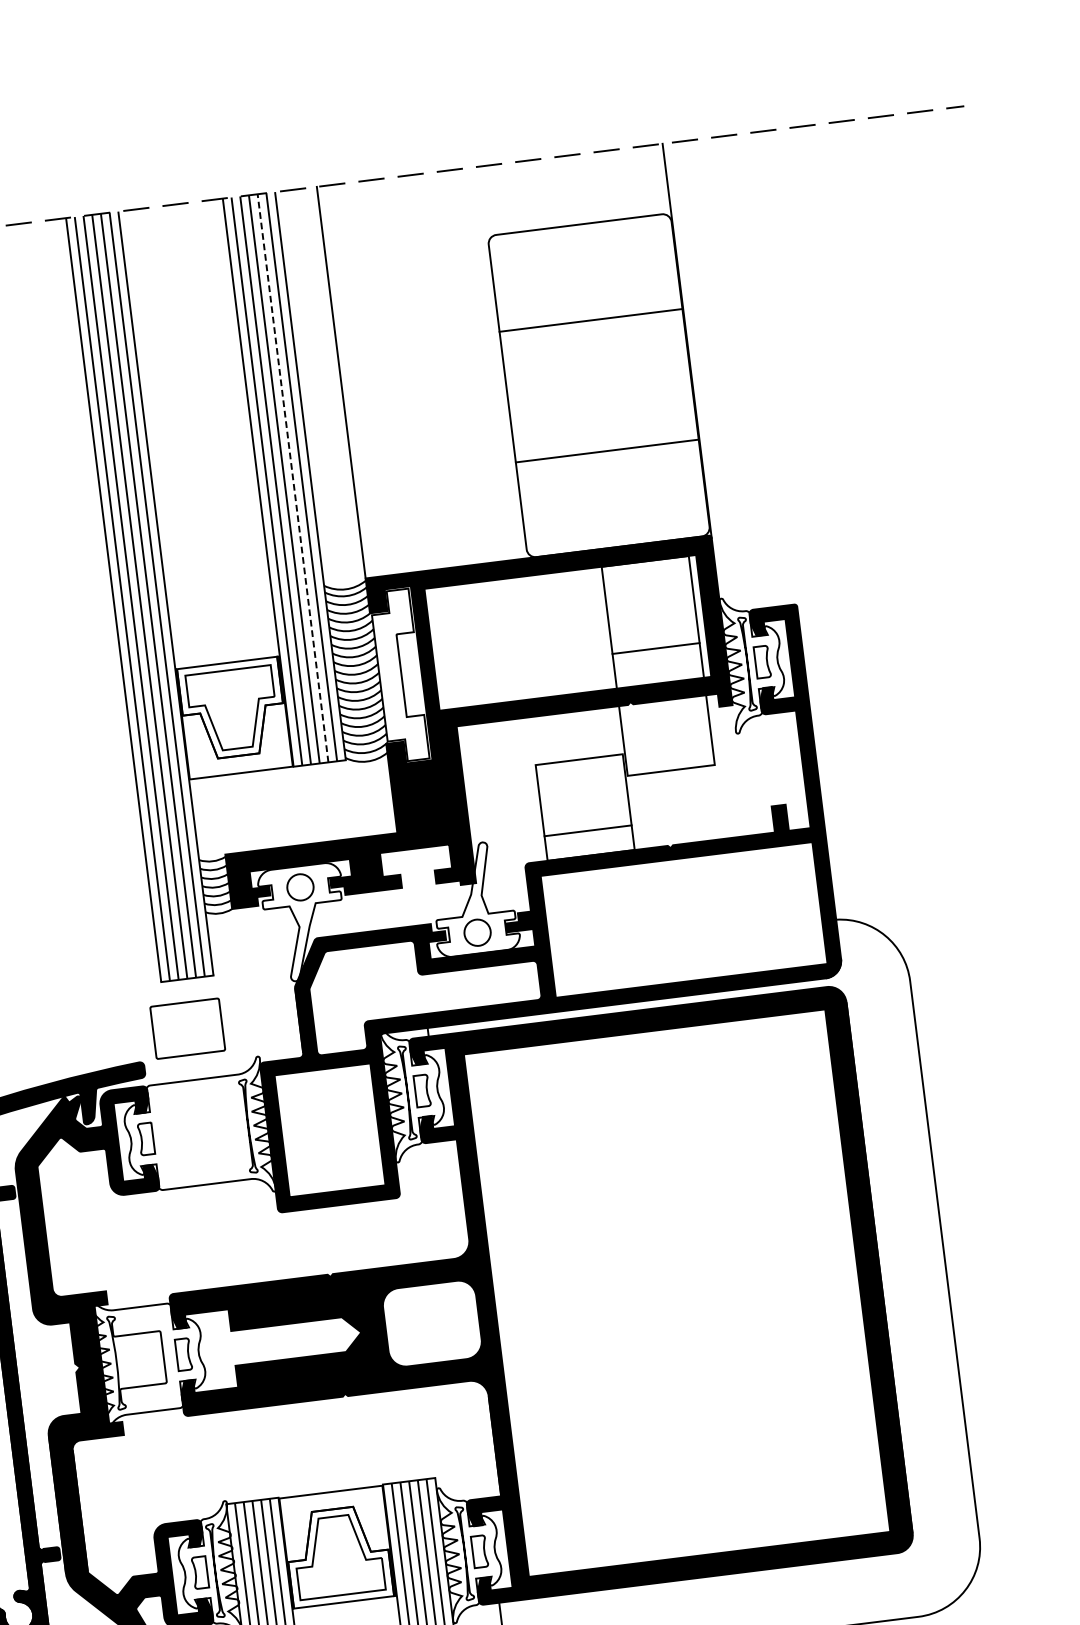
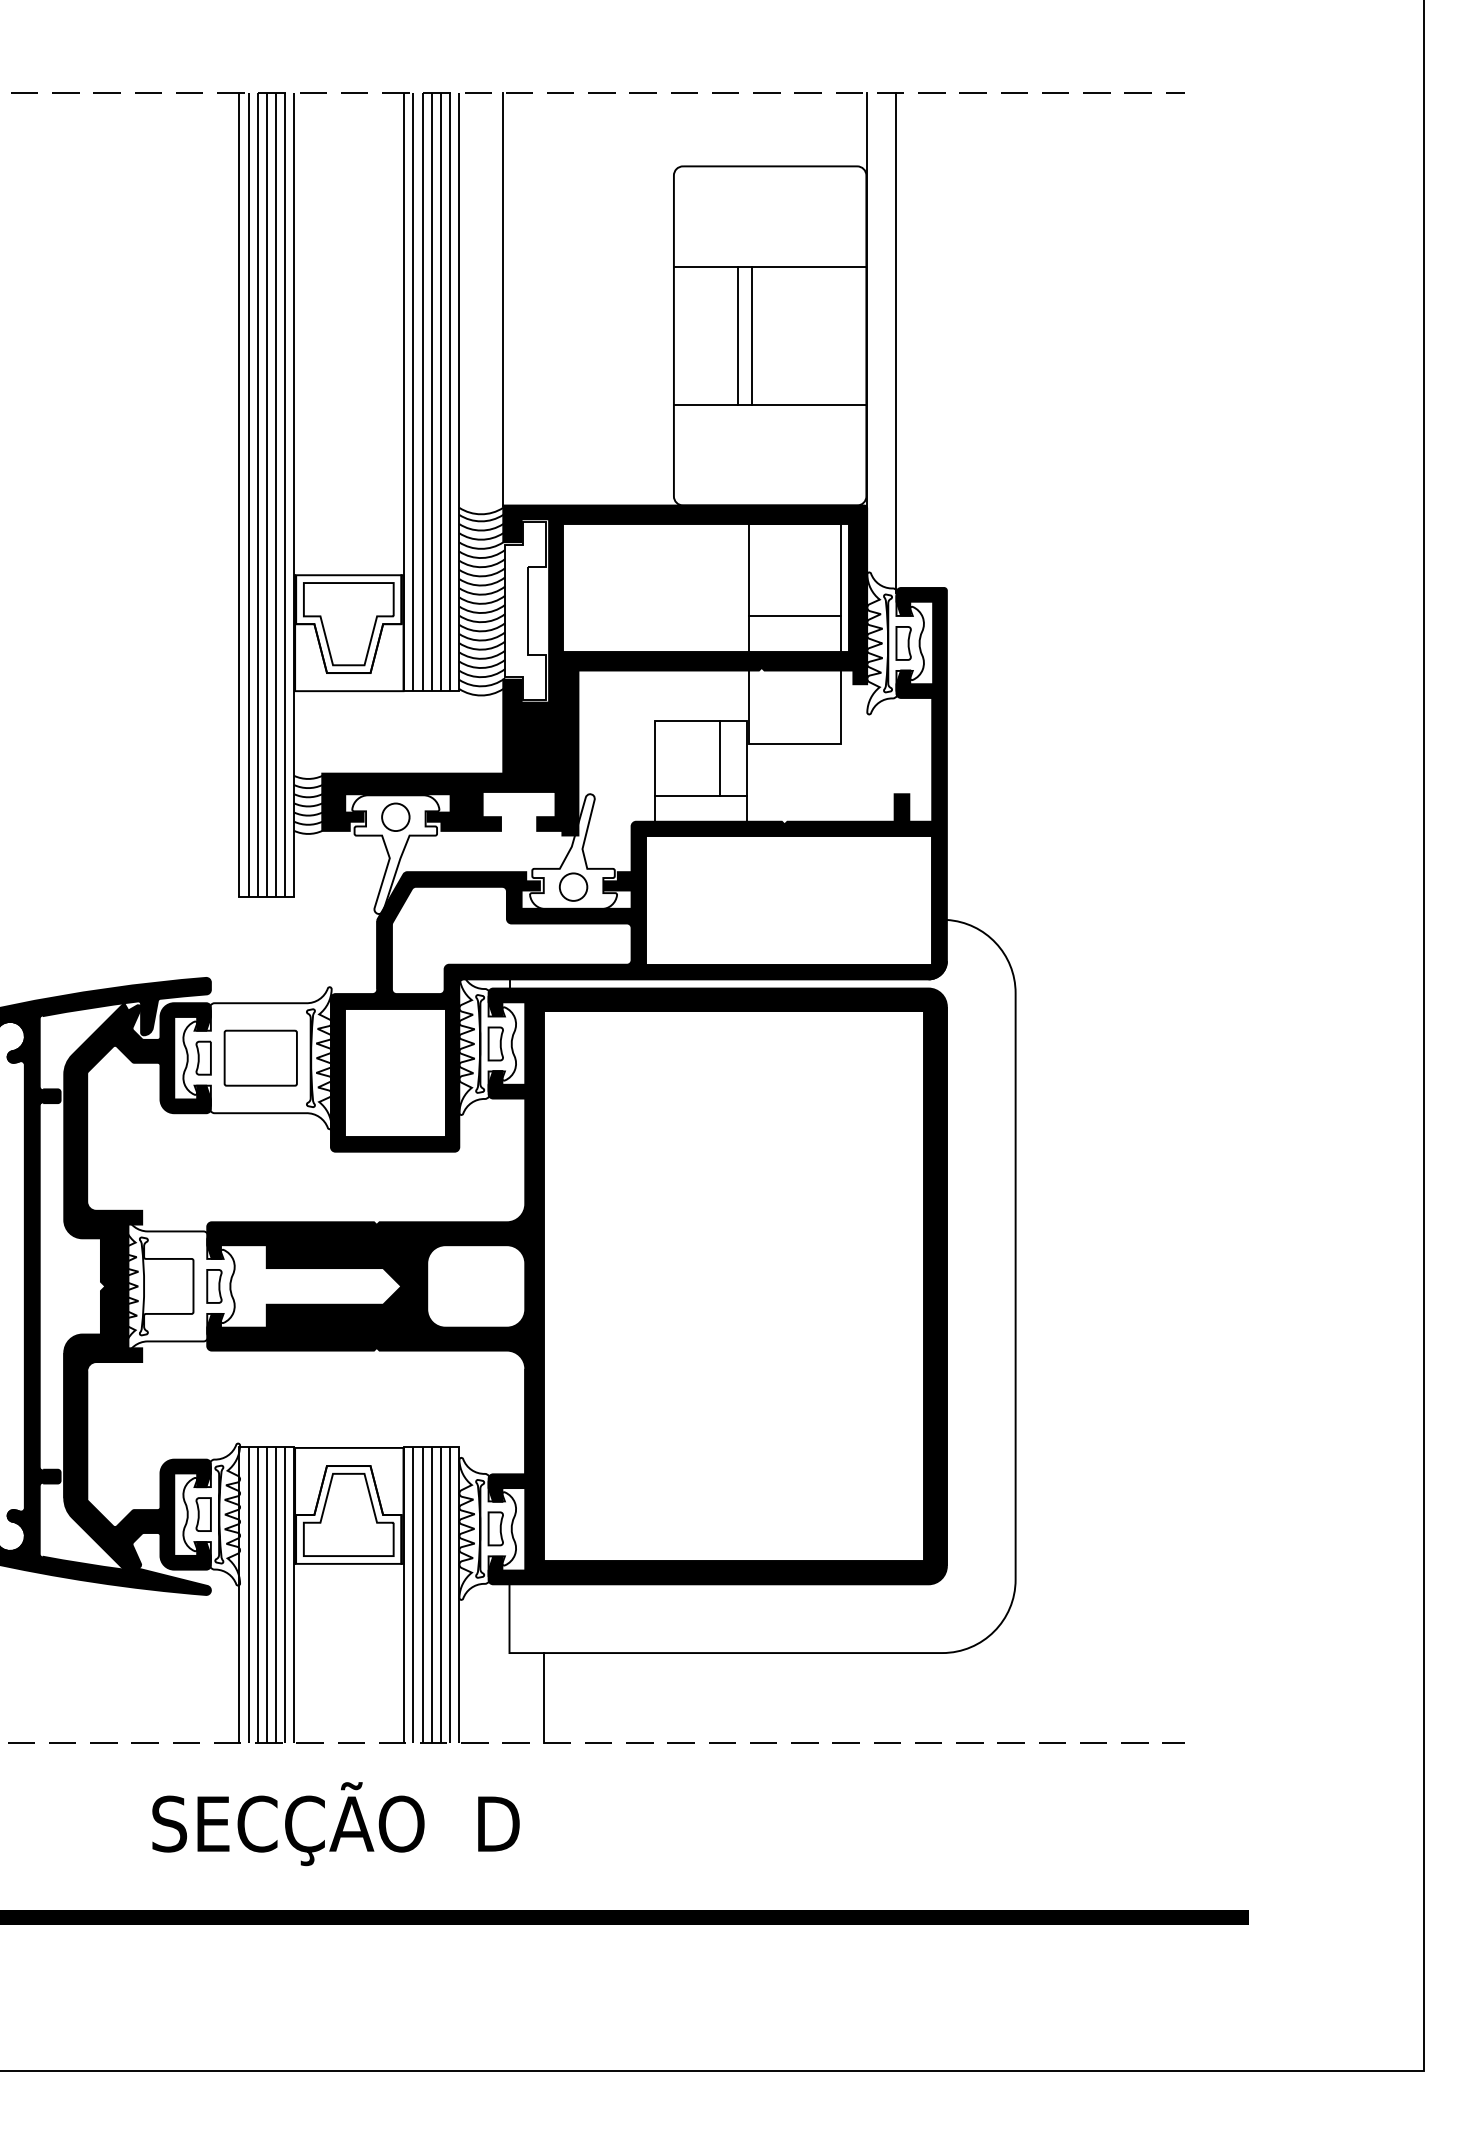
line: (719, 377) -> (896, 342), added
line: (581, 387) -> (751, 335), added
line: (569, 389) -> (738, 335), added
line: (292, 478) -> (440, 392), dashed -> solid
line: (600, 792) -> (719, 757), added
part: (187, 1028) -> (260, 1057), moved

